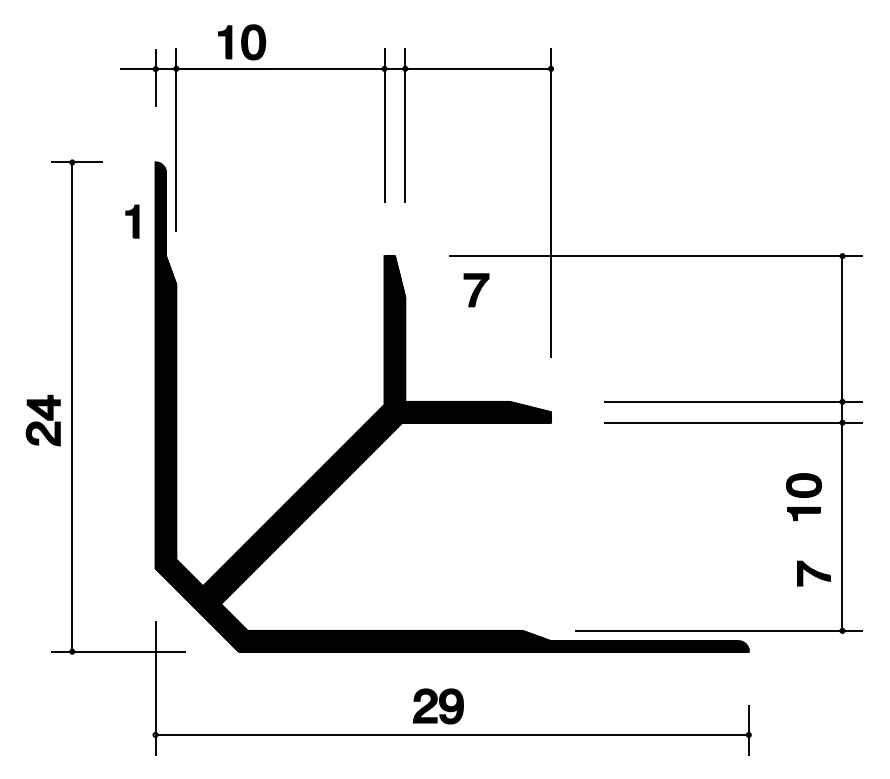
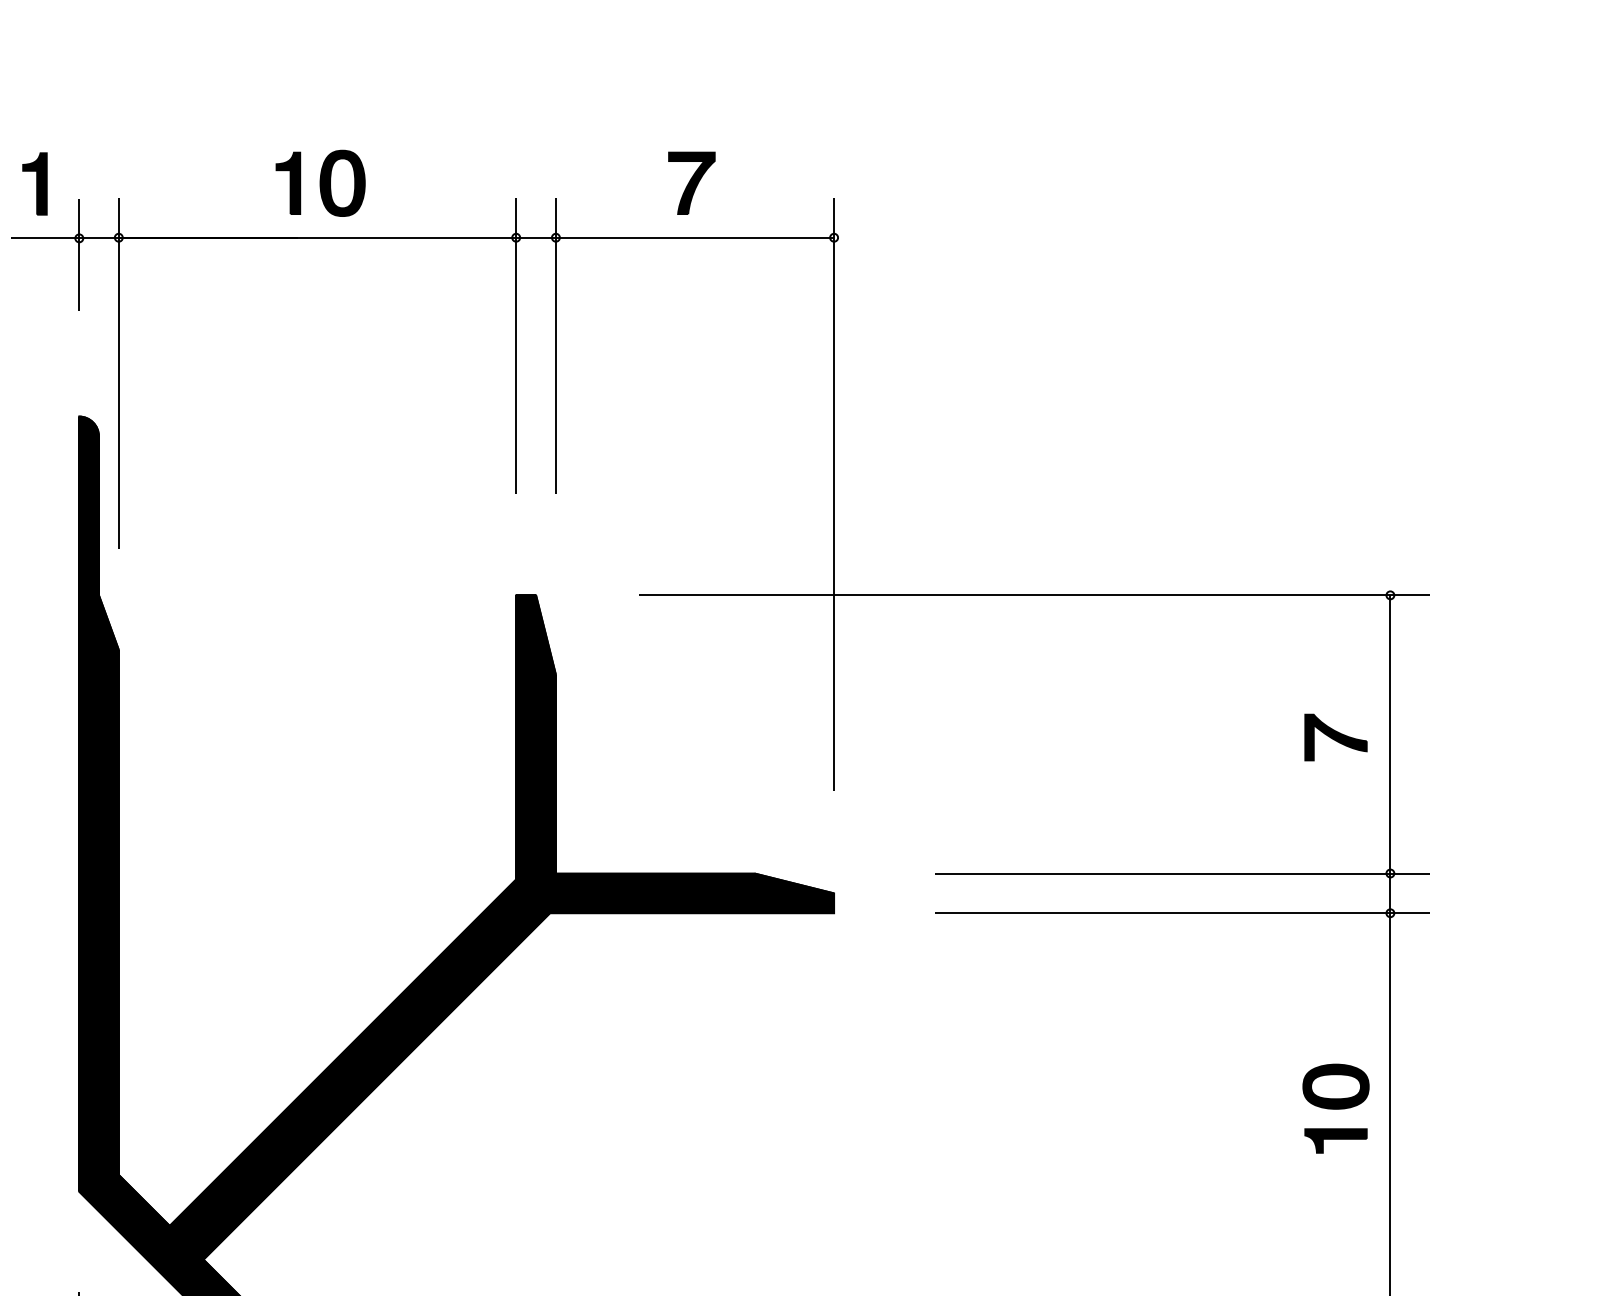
part: (242, 42) -> (321, 183), moved
part: (132, 221) -> (35, 183), moved
part: (476, 290) -> (691, 183), moved
part: (803, 497) -> (1335, 1109), moved
part: (813, 573) -> (1335, 737), moved

